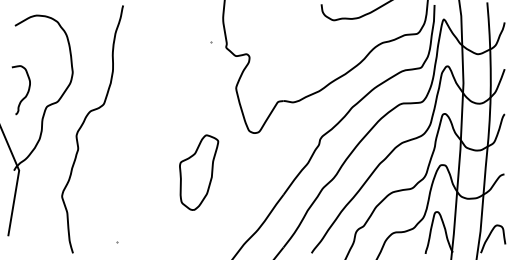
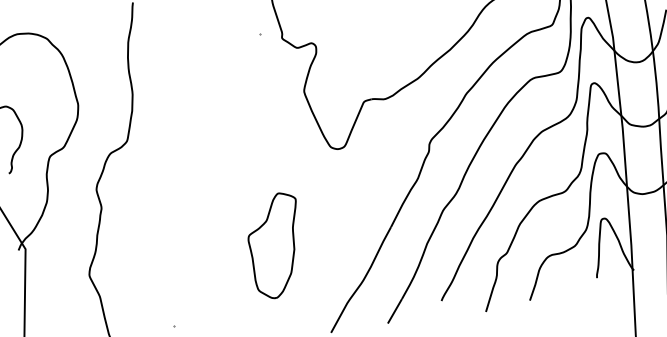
part: (199, 172) -> (276, 245), moved

